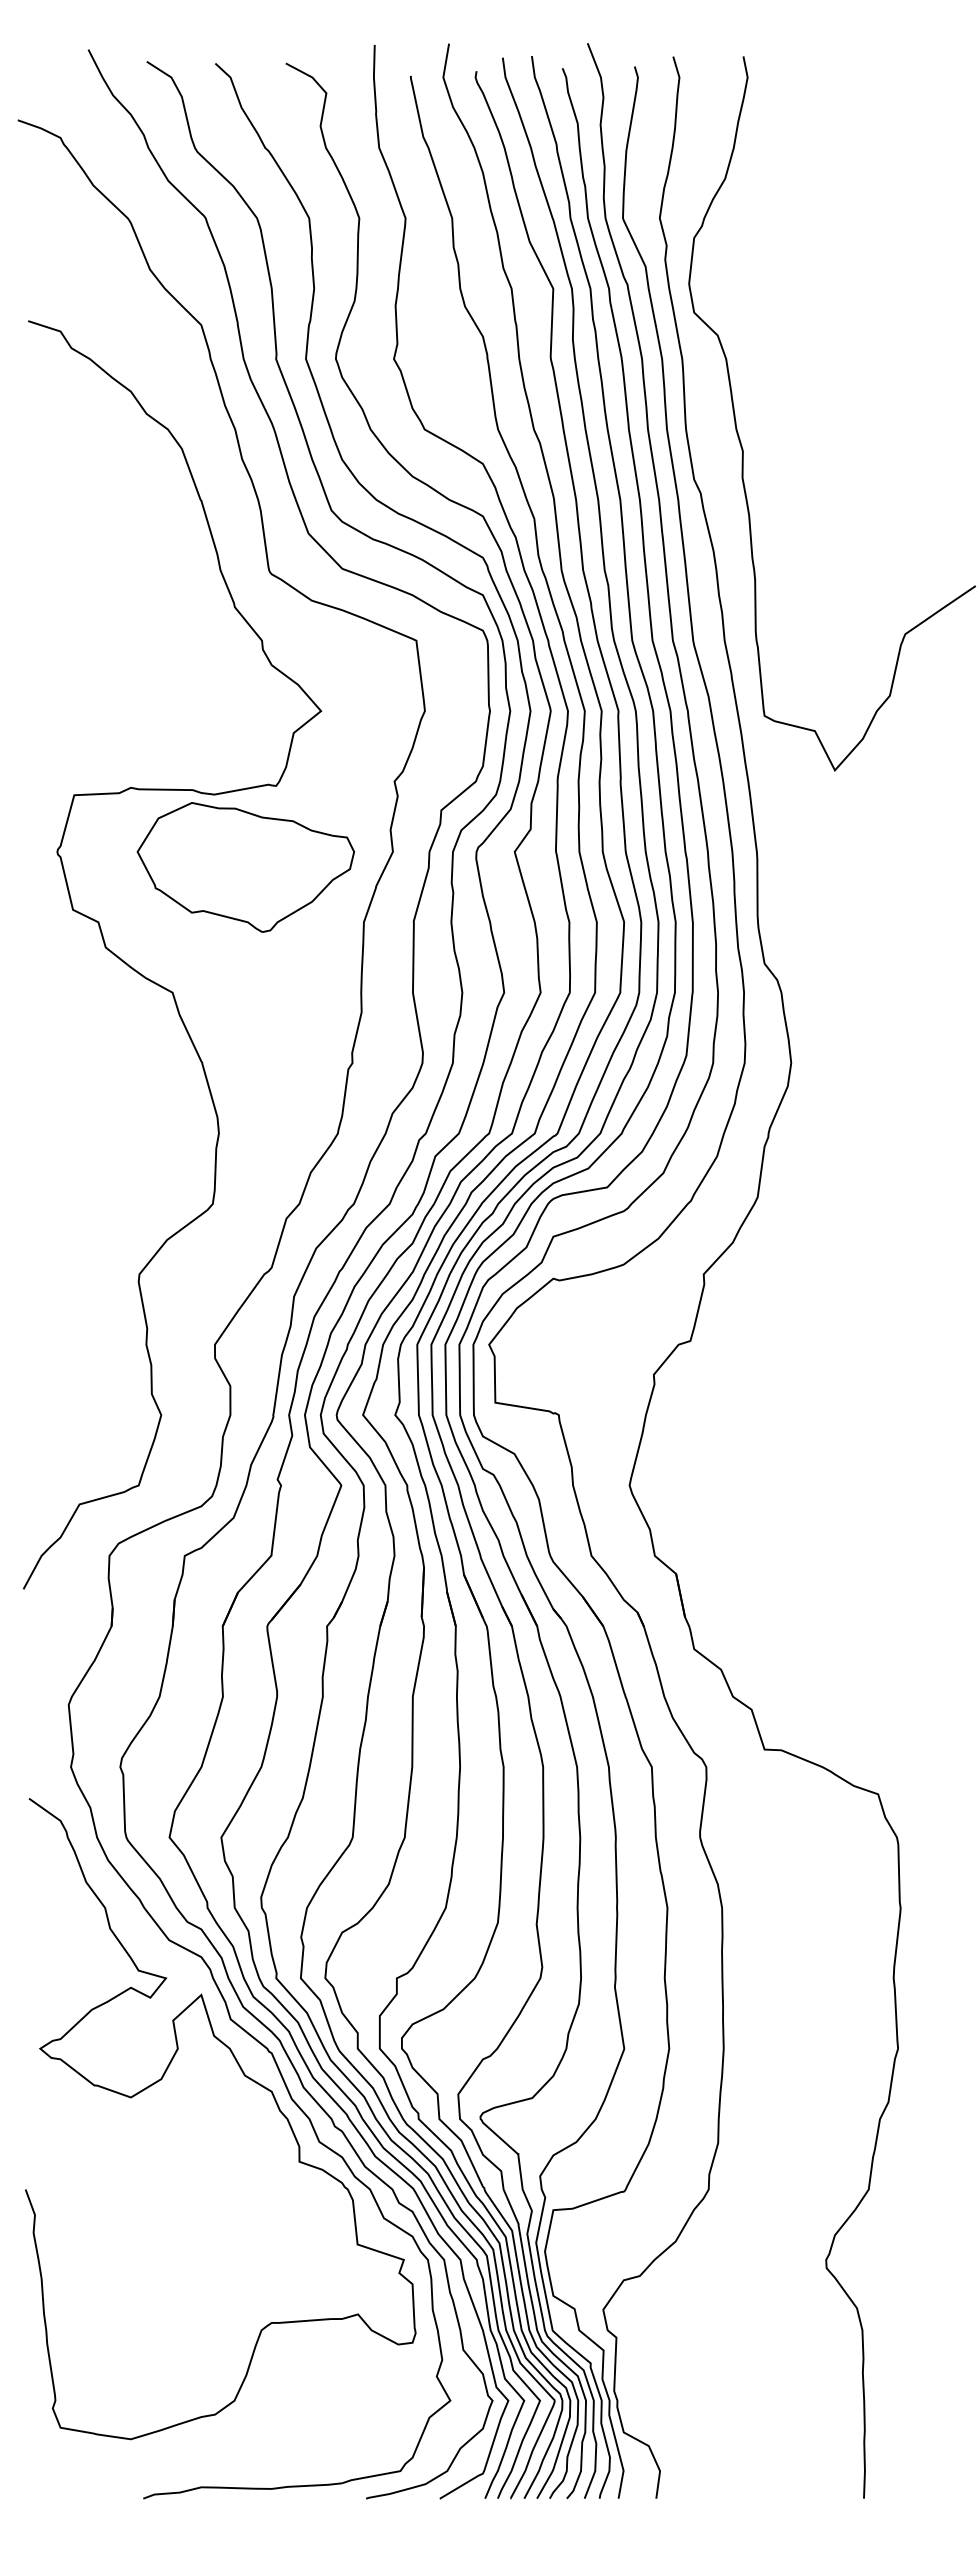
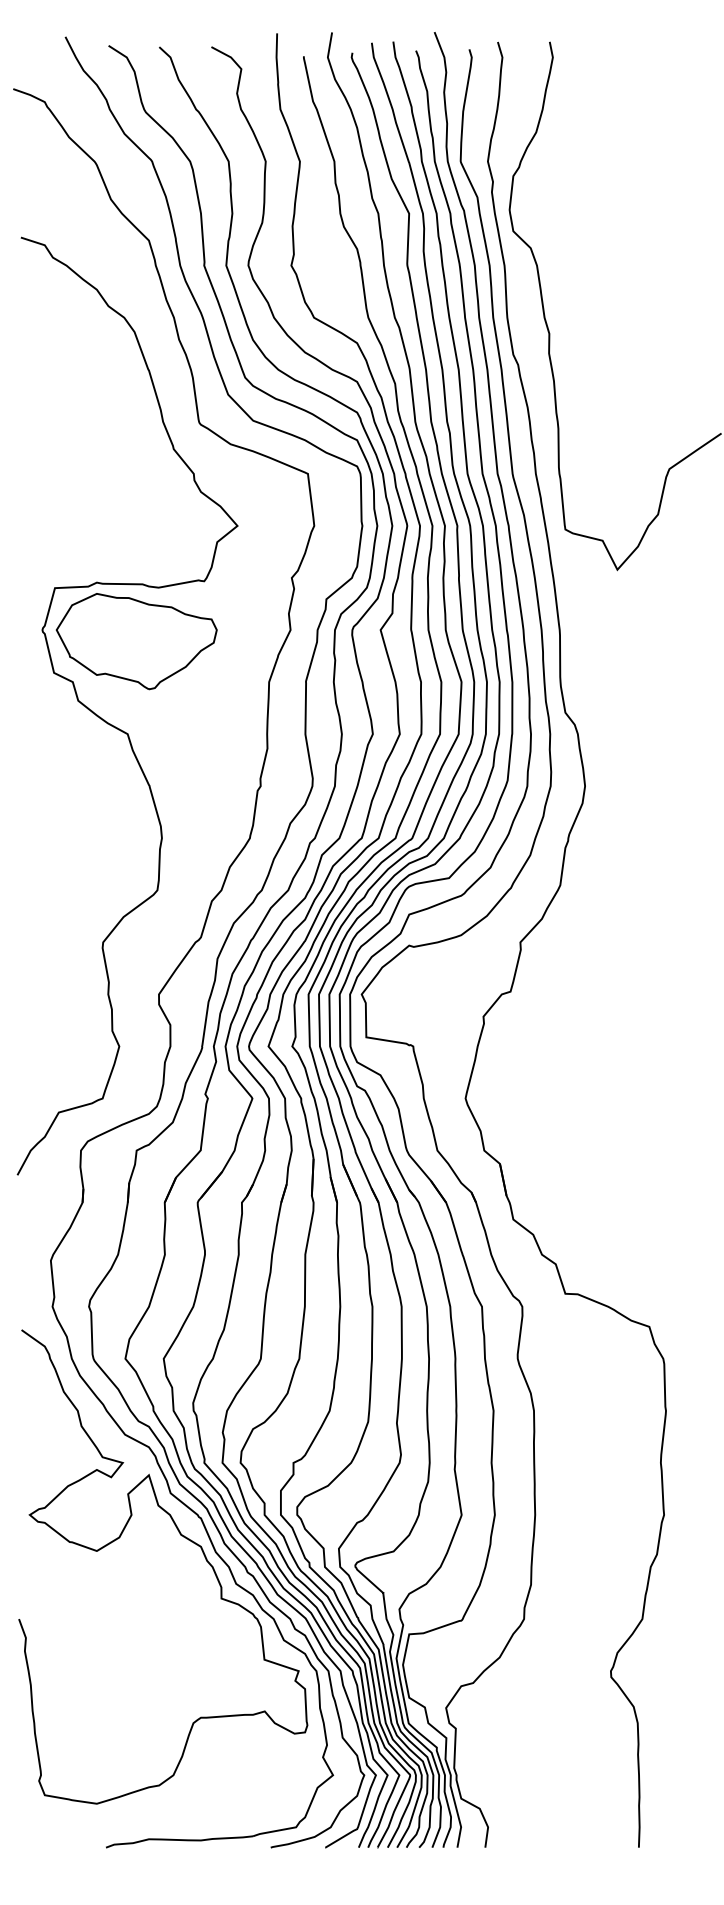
part: (245, 867) -> (136, 641), moved

